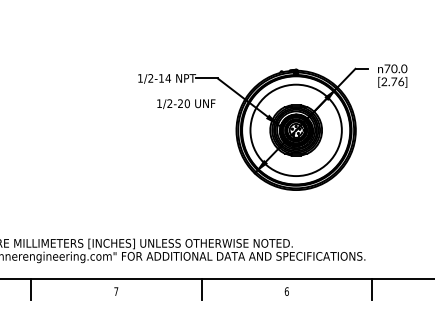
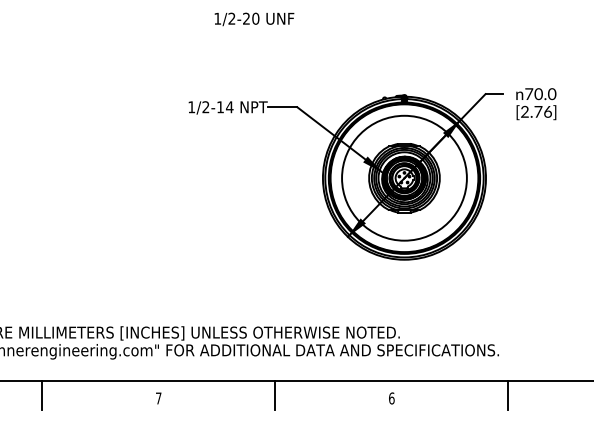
text: (186, 103) -> (254, 18), moved

